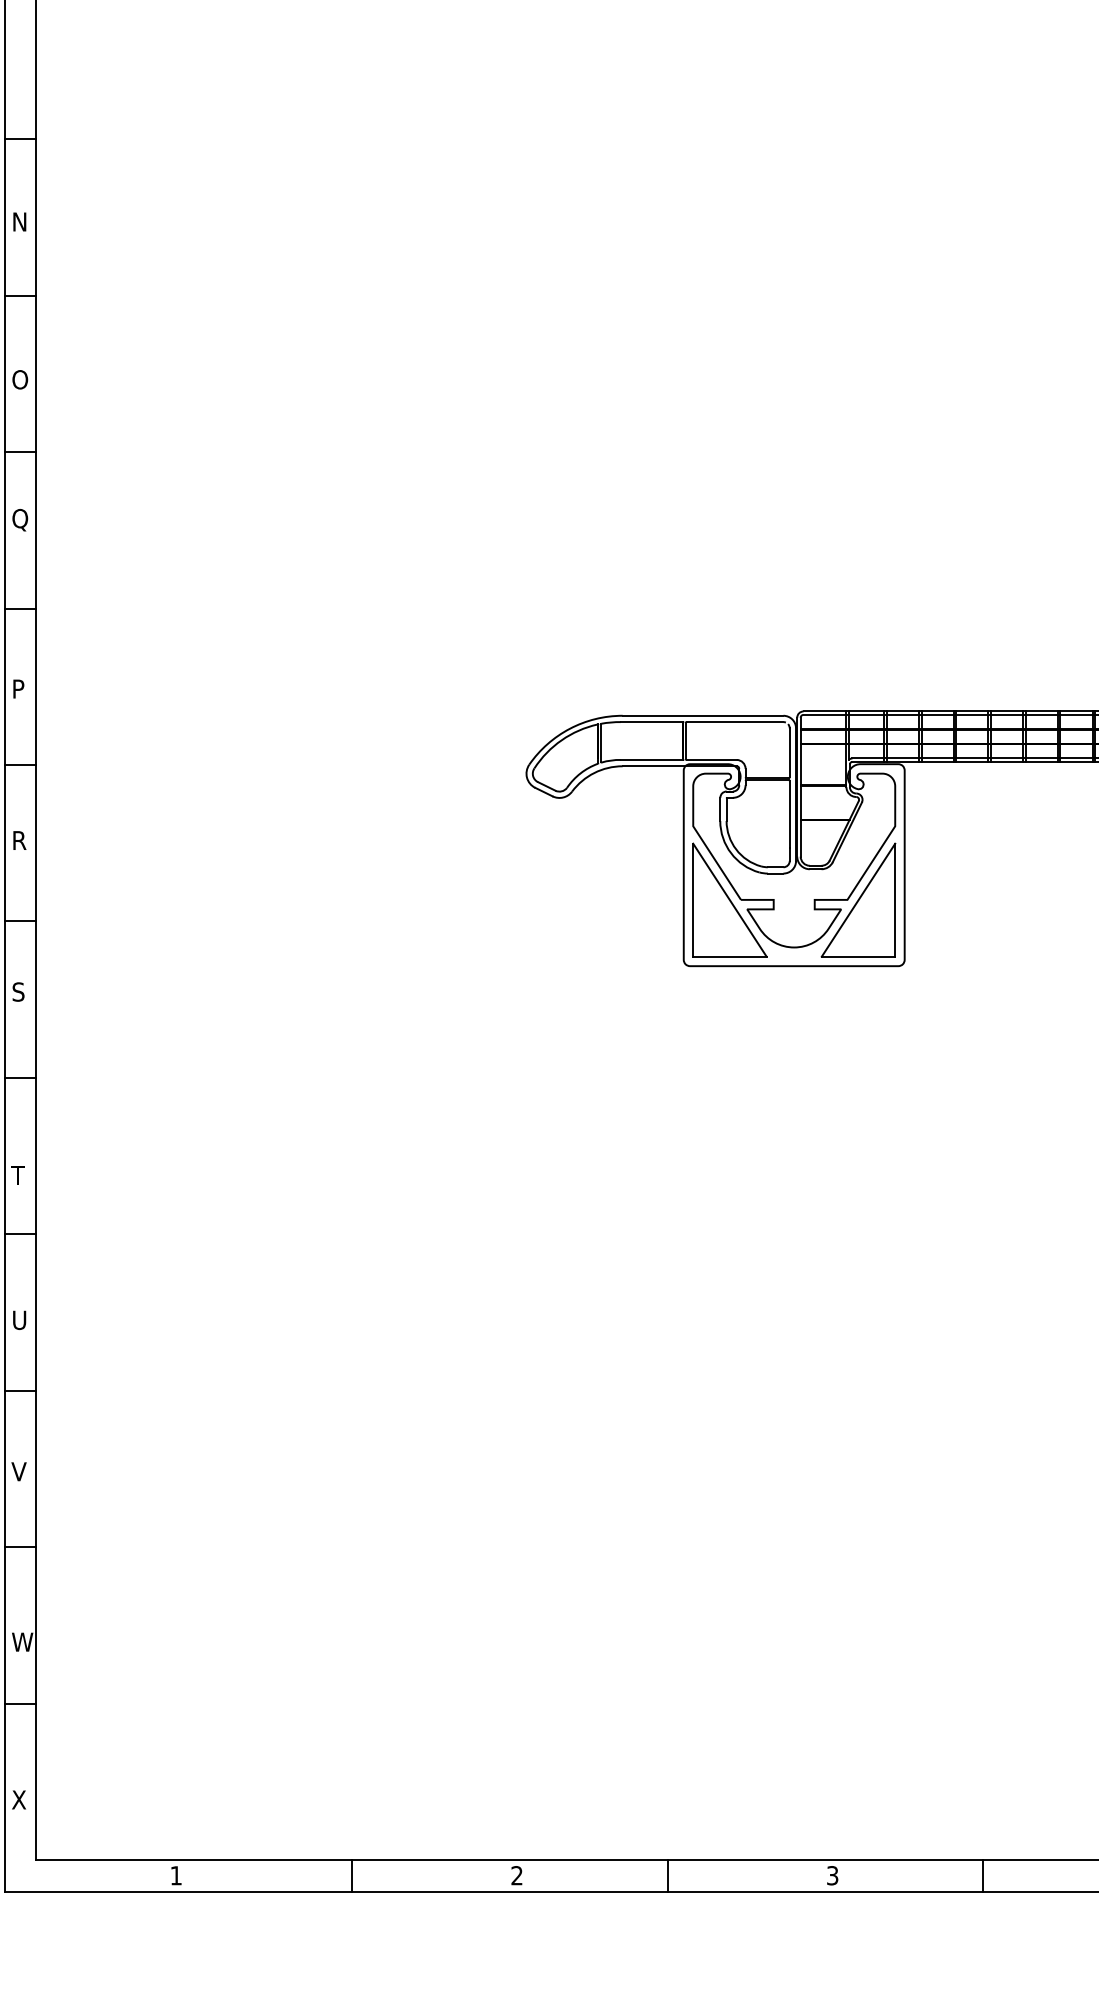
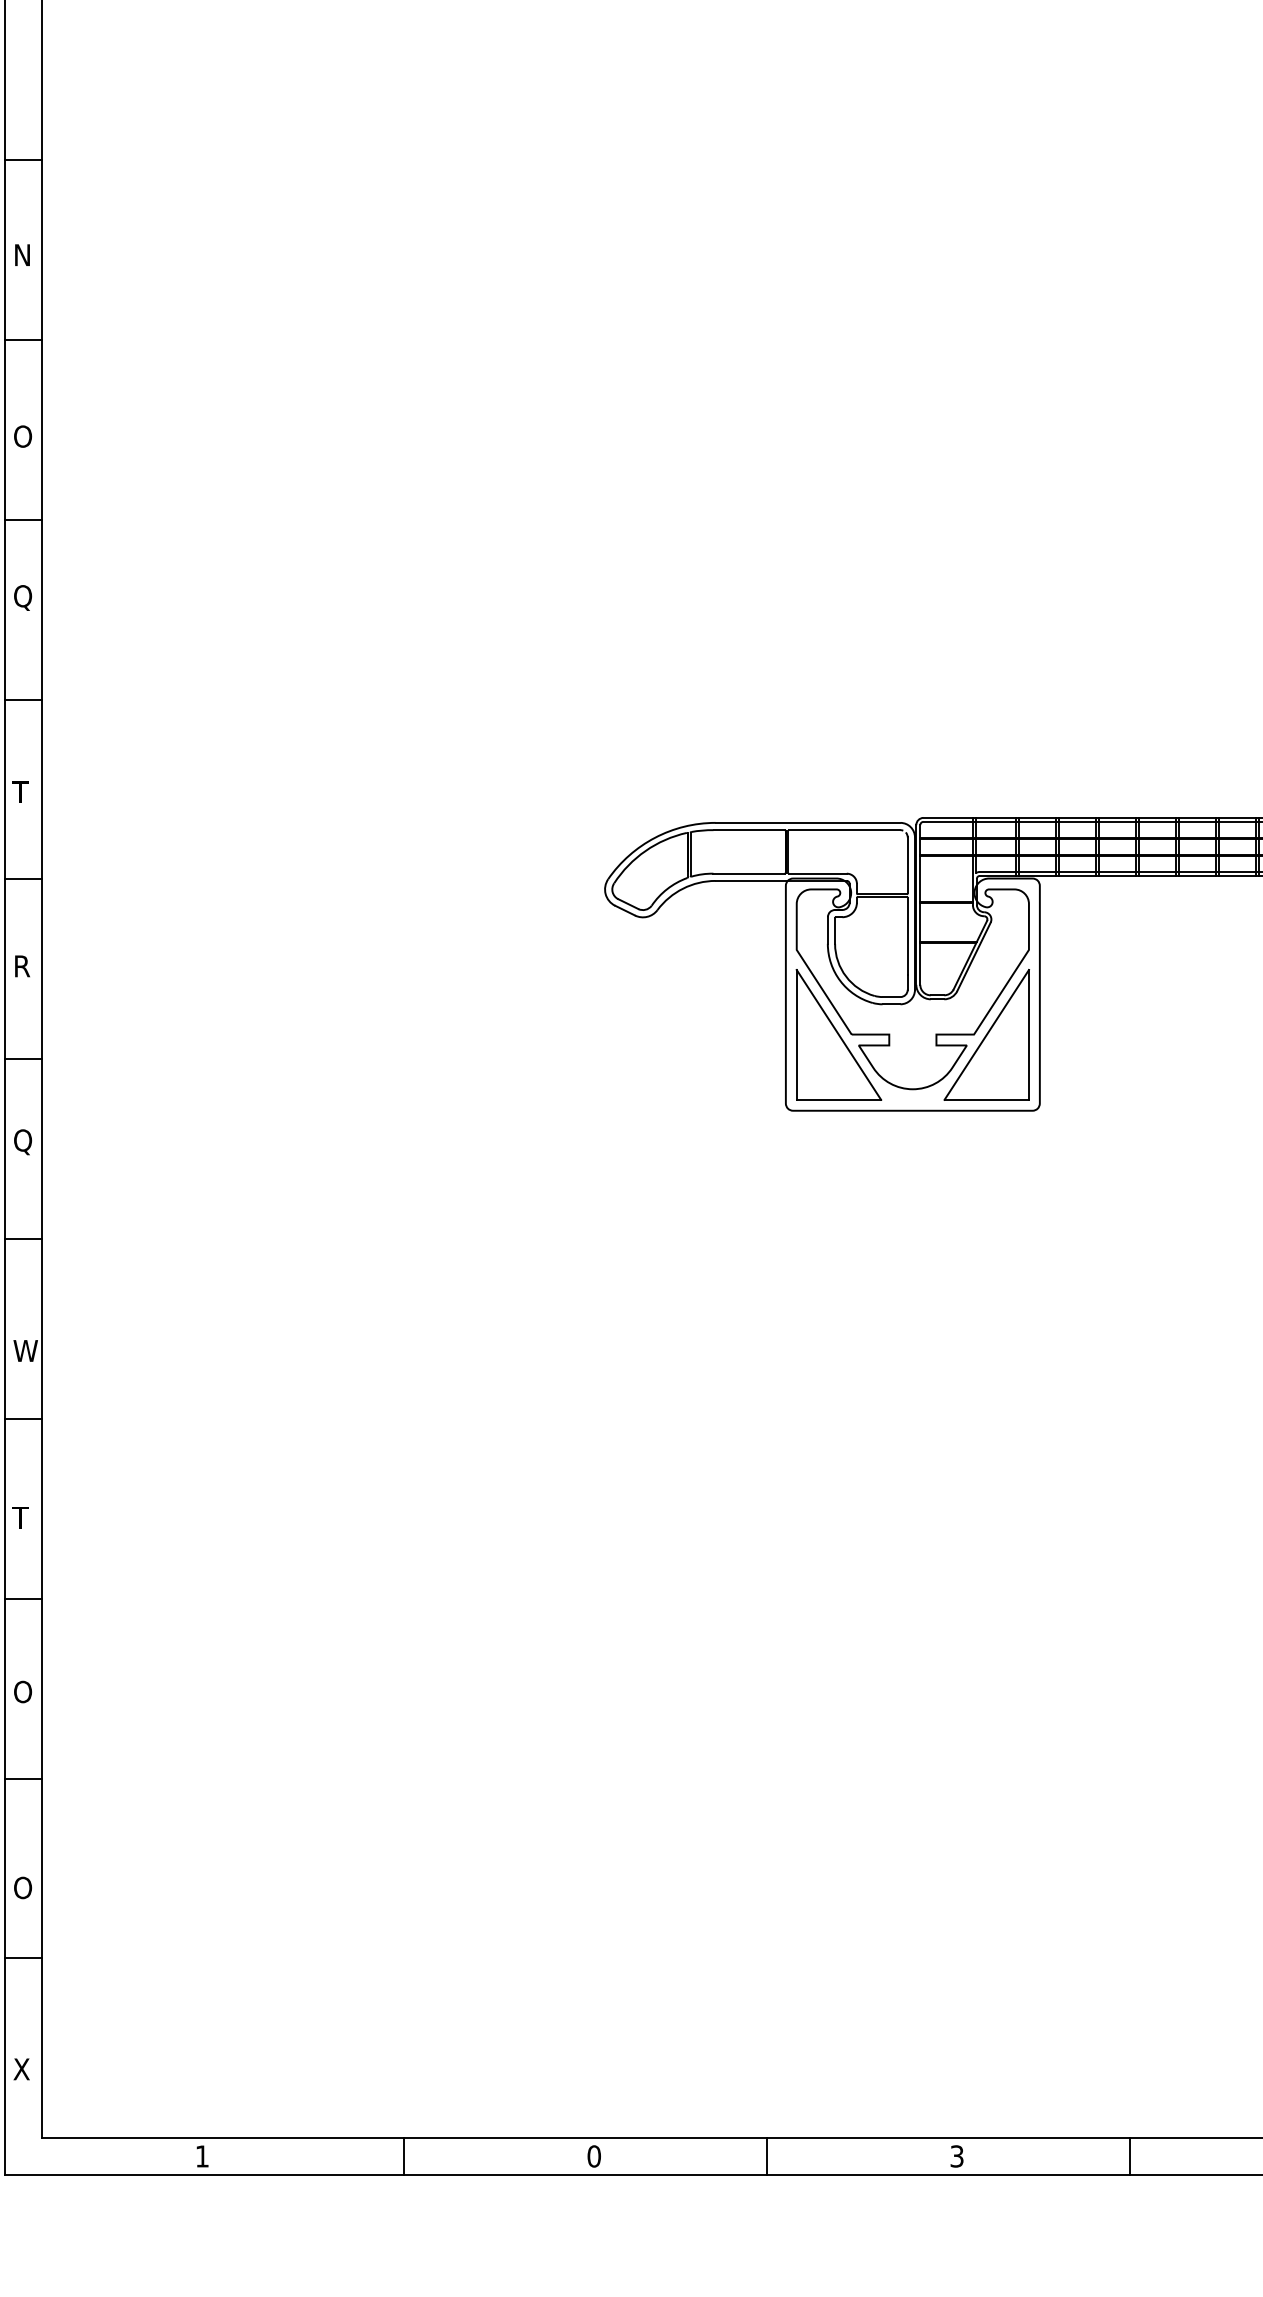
text: (18, 688) -> (20, 791), P -> T
text: (20, 993) -> (23, 1142), S -> Q
text: (21, 1174) -> (24, 1350), T -> W
text: (18, 1320) -> (20, 1518), U -> T
text: (19, 1471) -> (22, 1691), V -> O
text: (22, 1641) -> (25, 1887), W -> O
text: (516, 1875) -> (593, 2156), 2 -> 0

